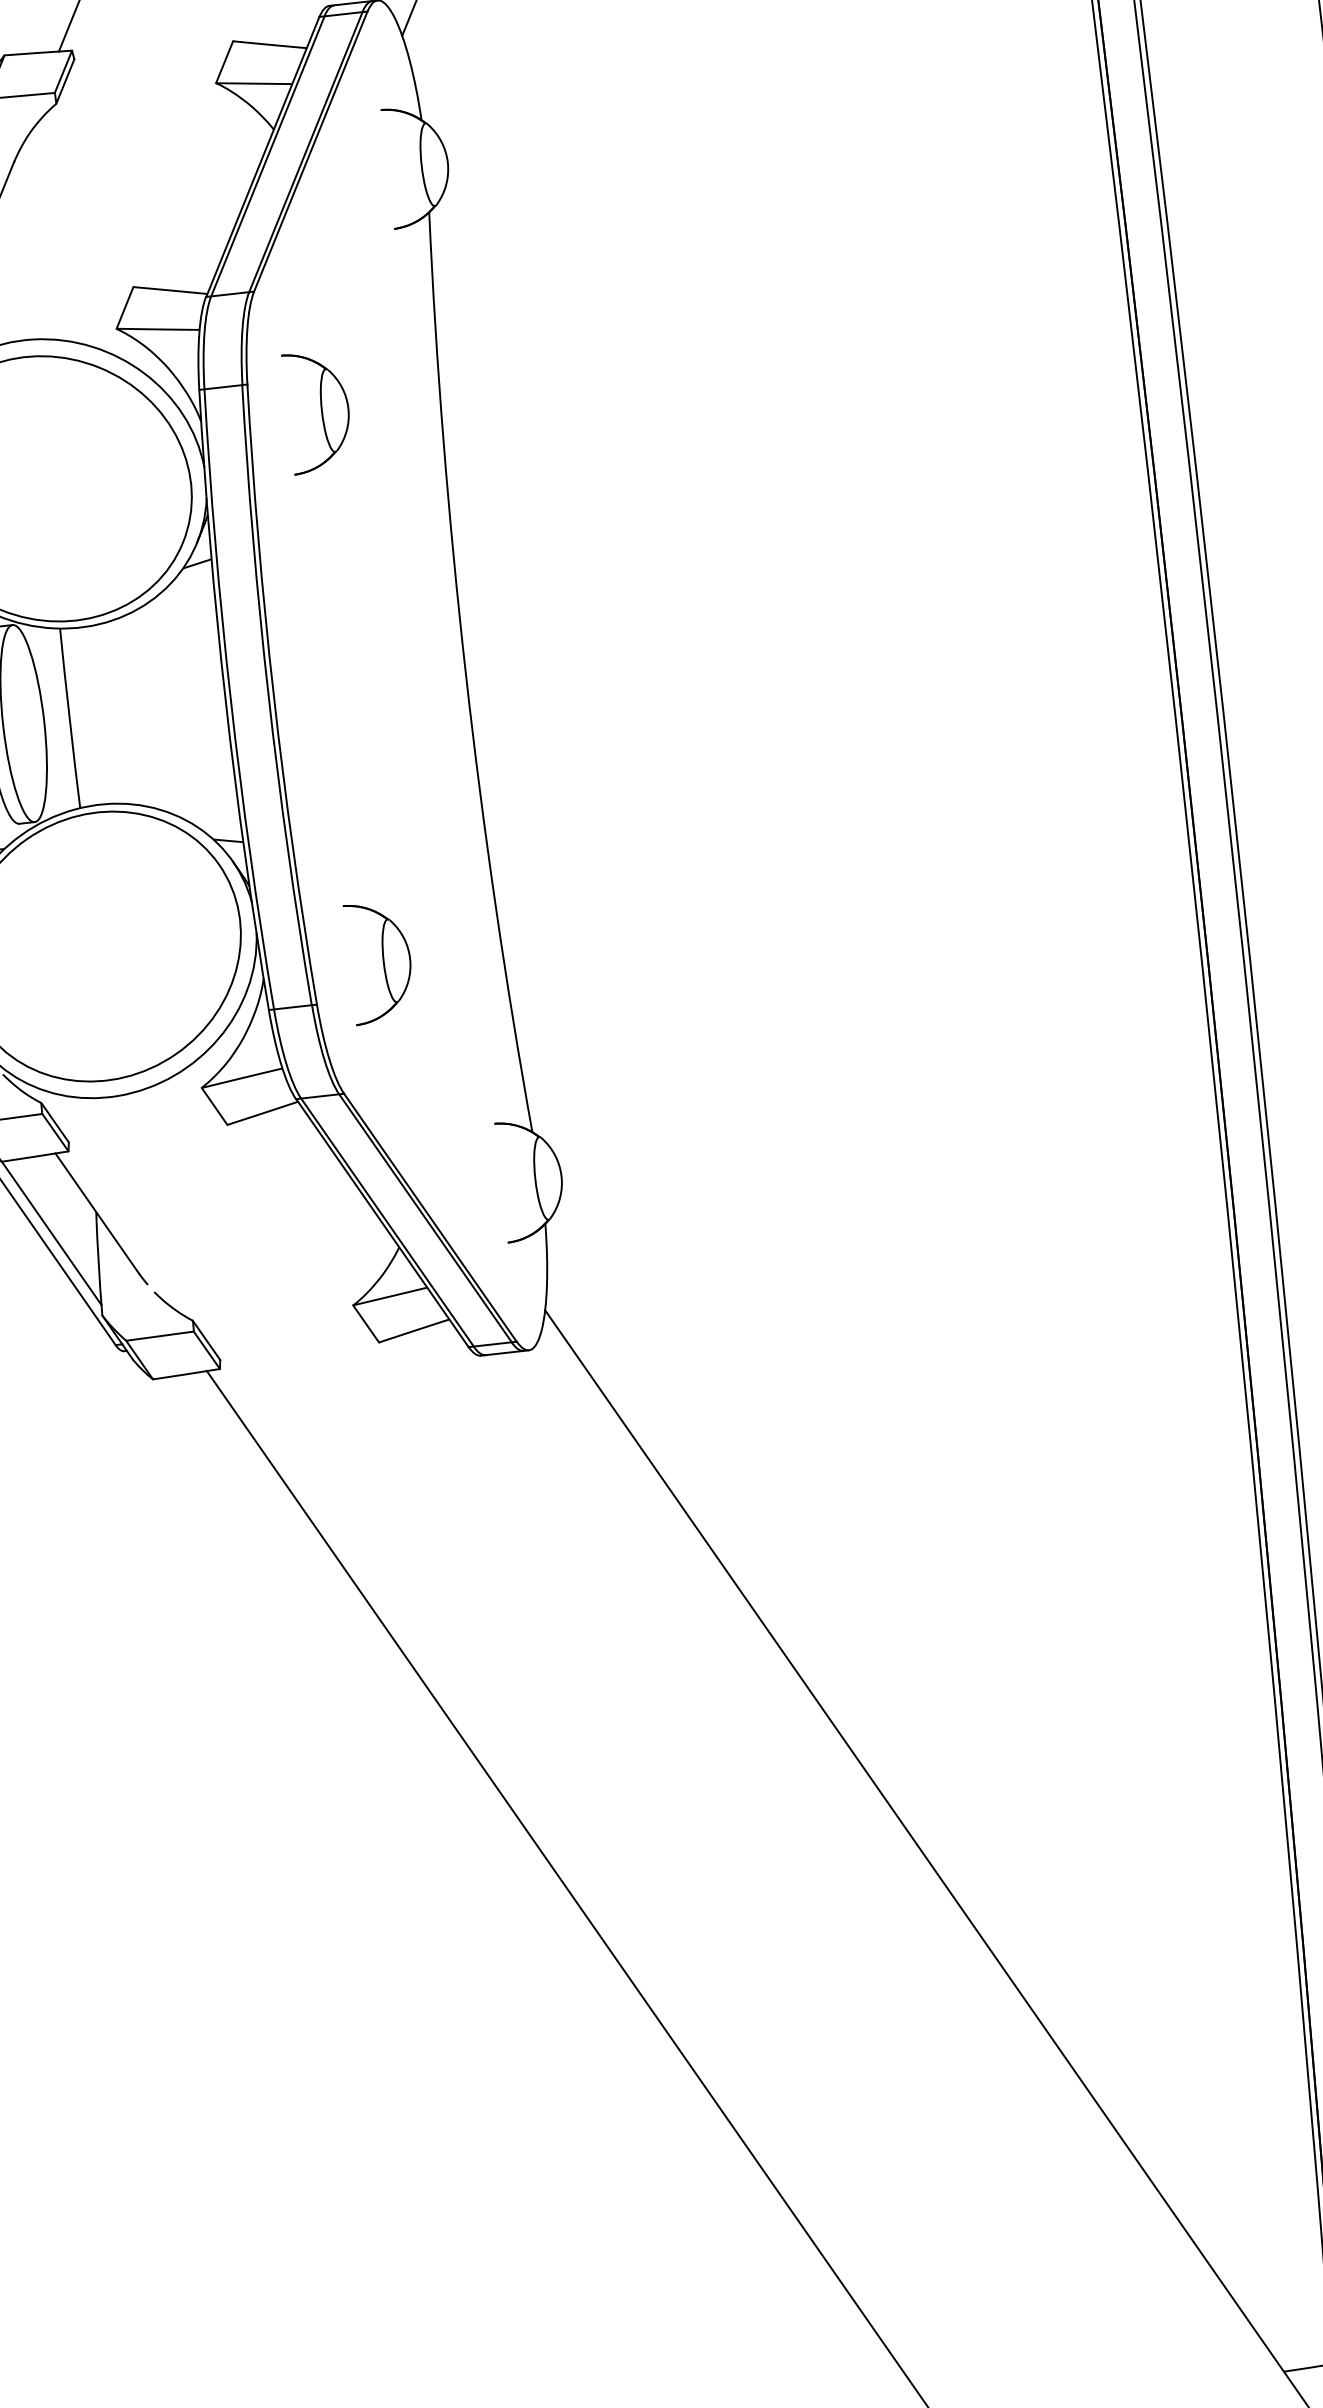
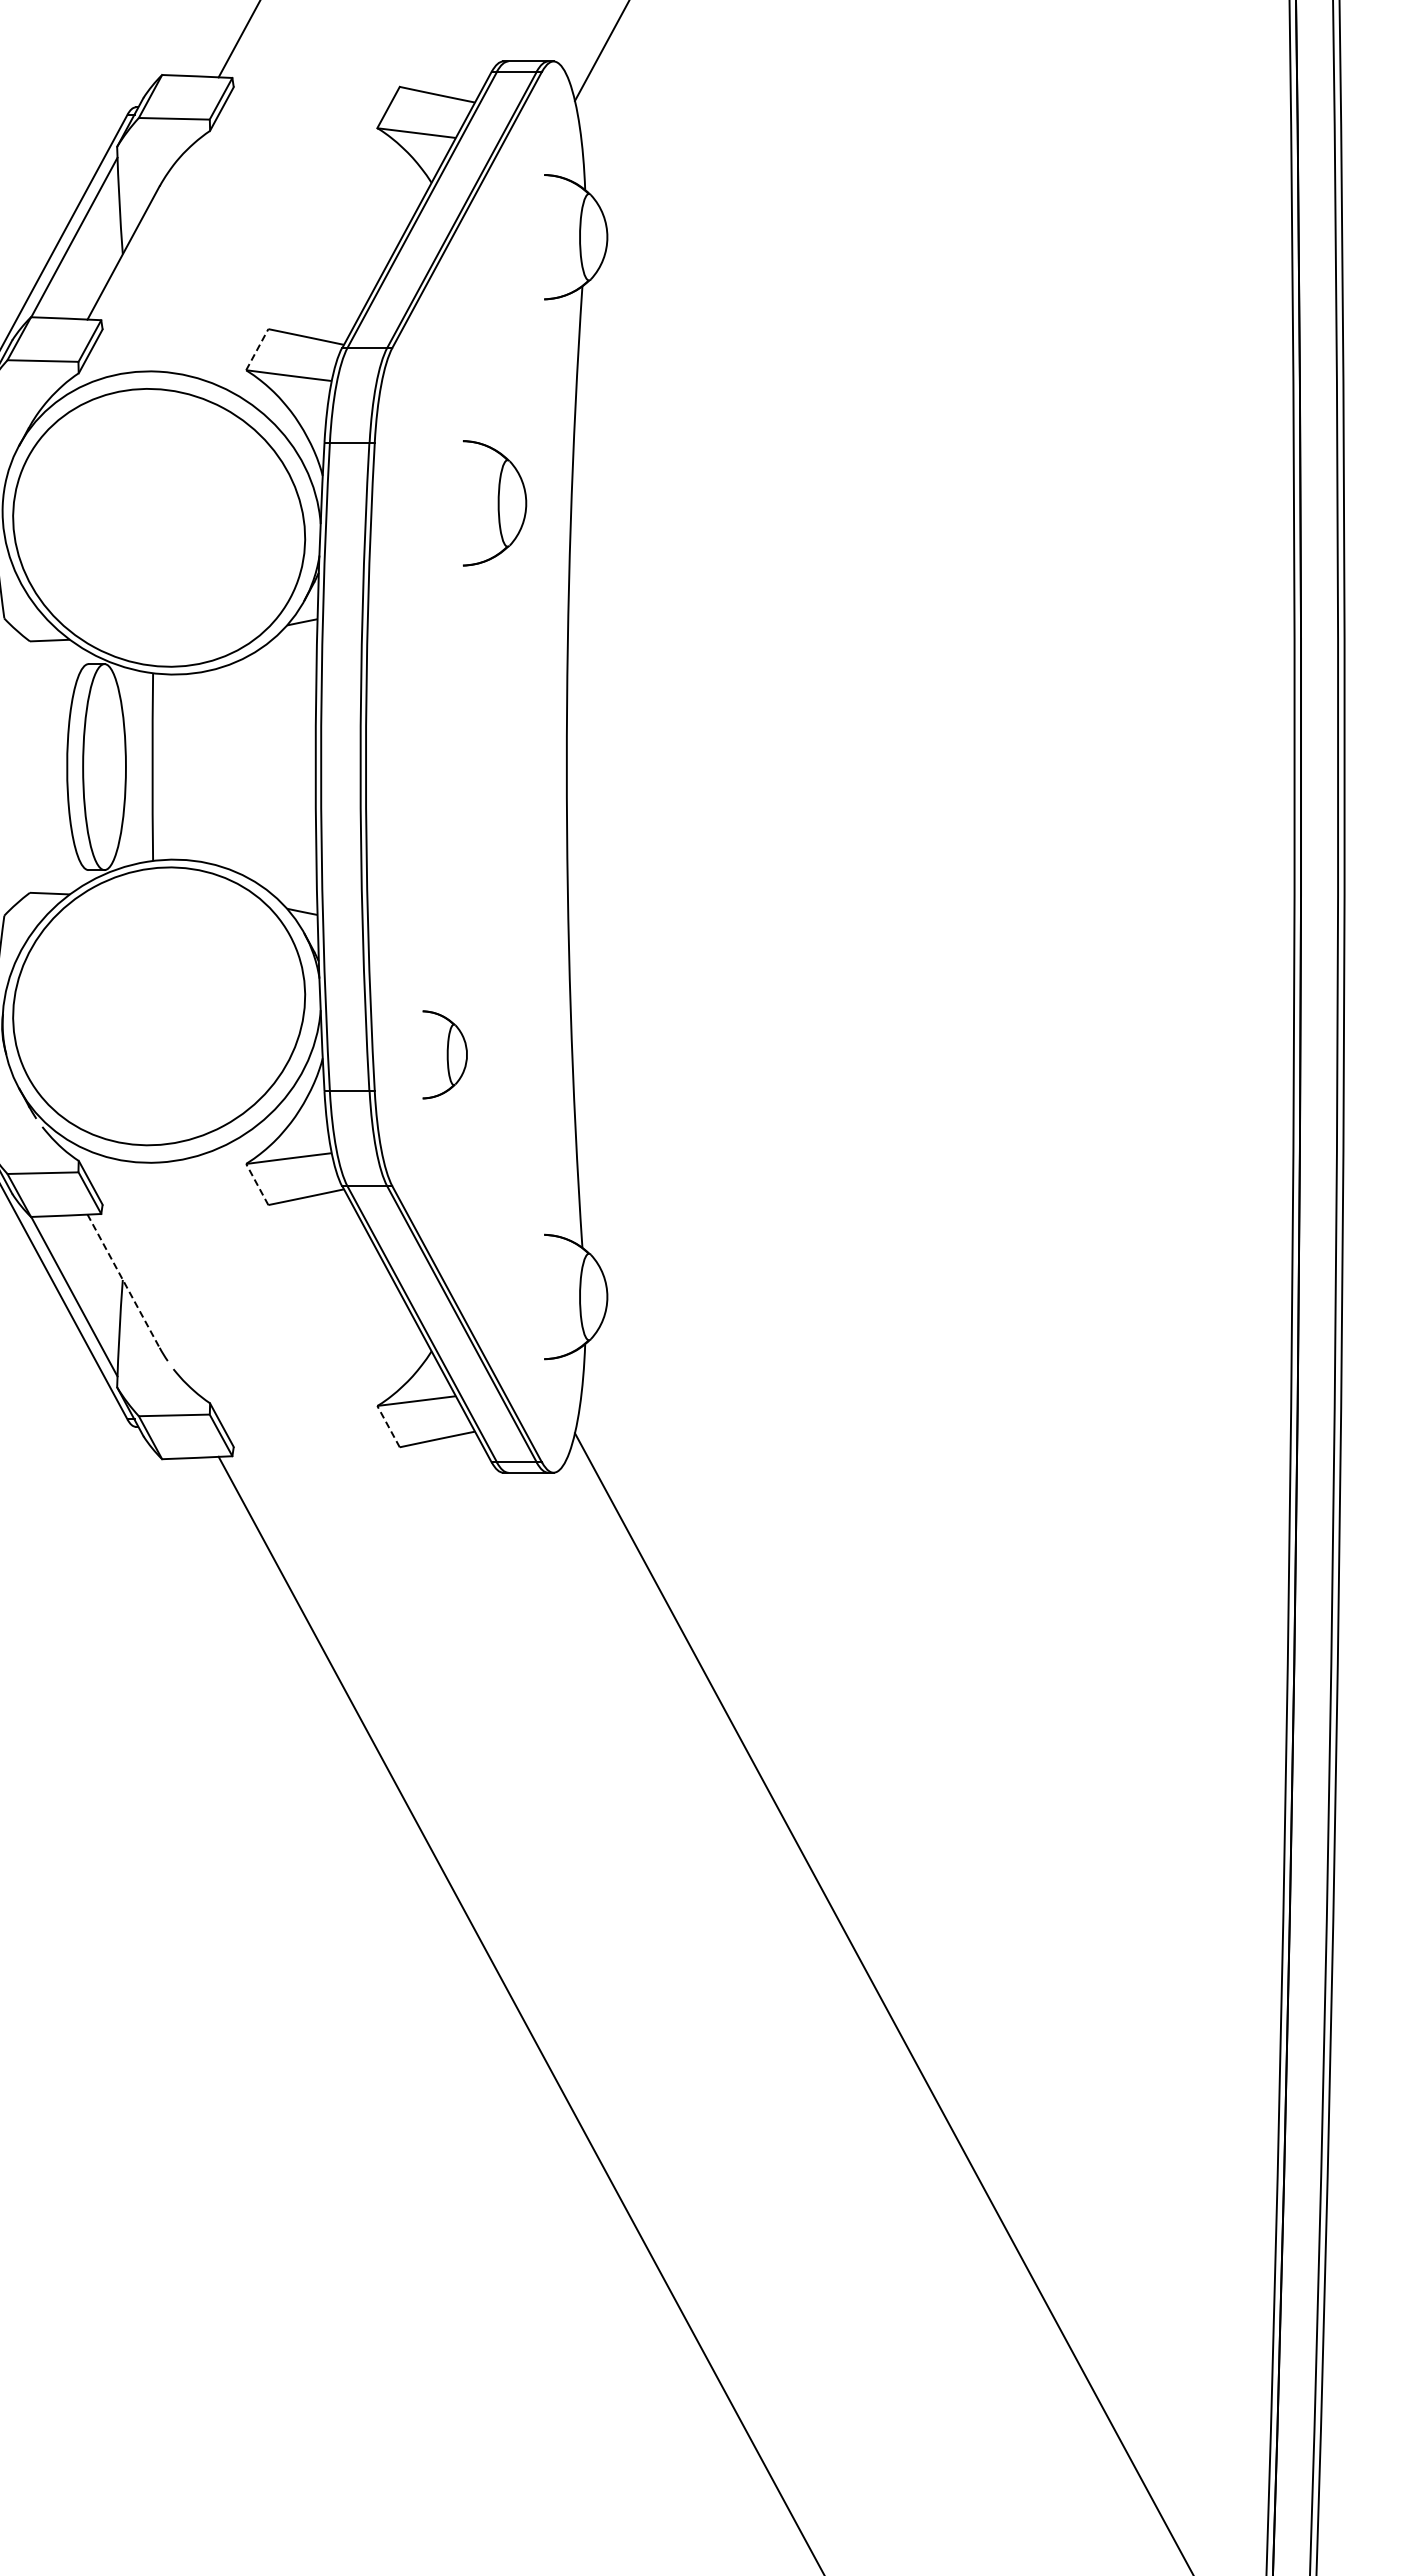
line: (125, 307) -> (257, 349), solid -> dashed
part: (318, 412) -> (494, 503), moved
part: (380, 961) -> (445, 1054), size x0.7
line: (214, 1106) -> (257, 1184), solid -> dashed
line: (97, 1213) -> (124, 1281), solid -> dashed
line: (366, 1323) -> (388, 1426), solid -> dashed

